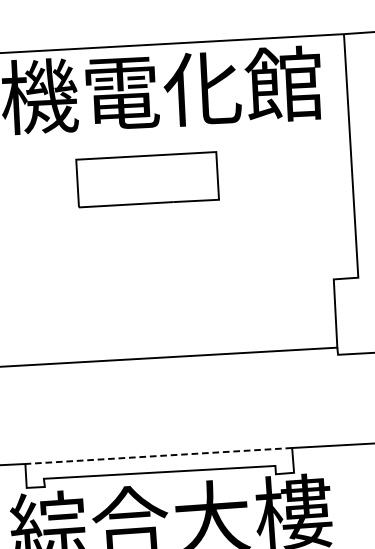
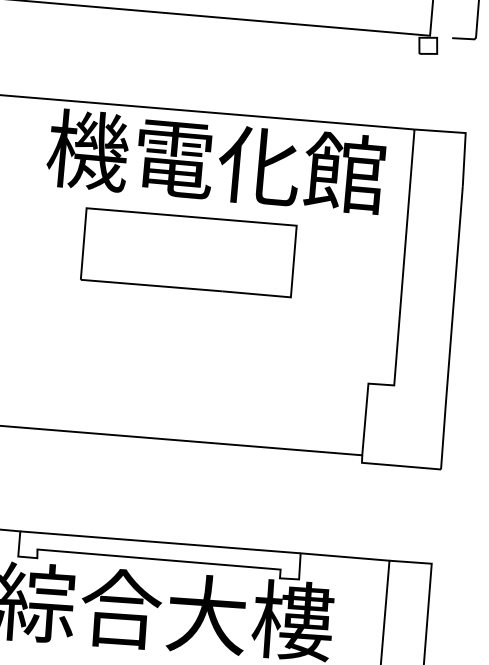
part: (147, 179) -> (188, 252), size x1.43
line: (157, 456) -> (159, 542), dashed -> solid

